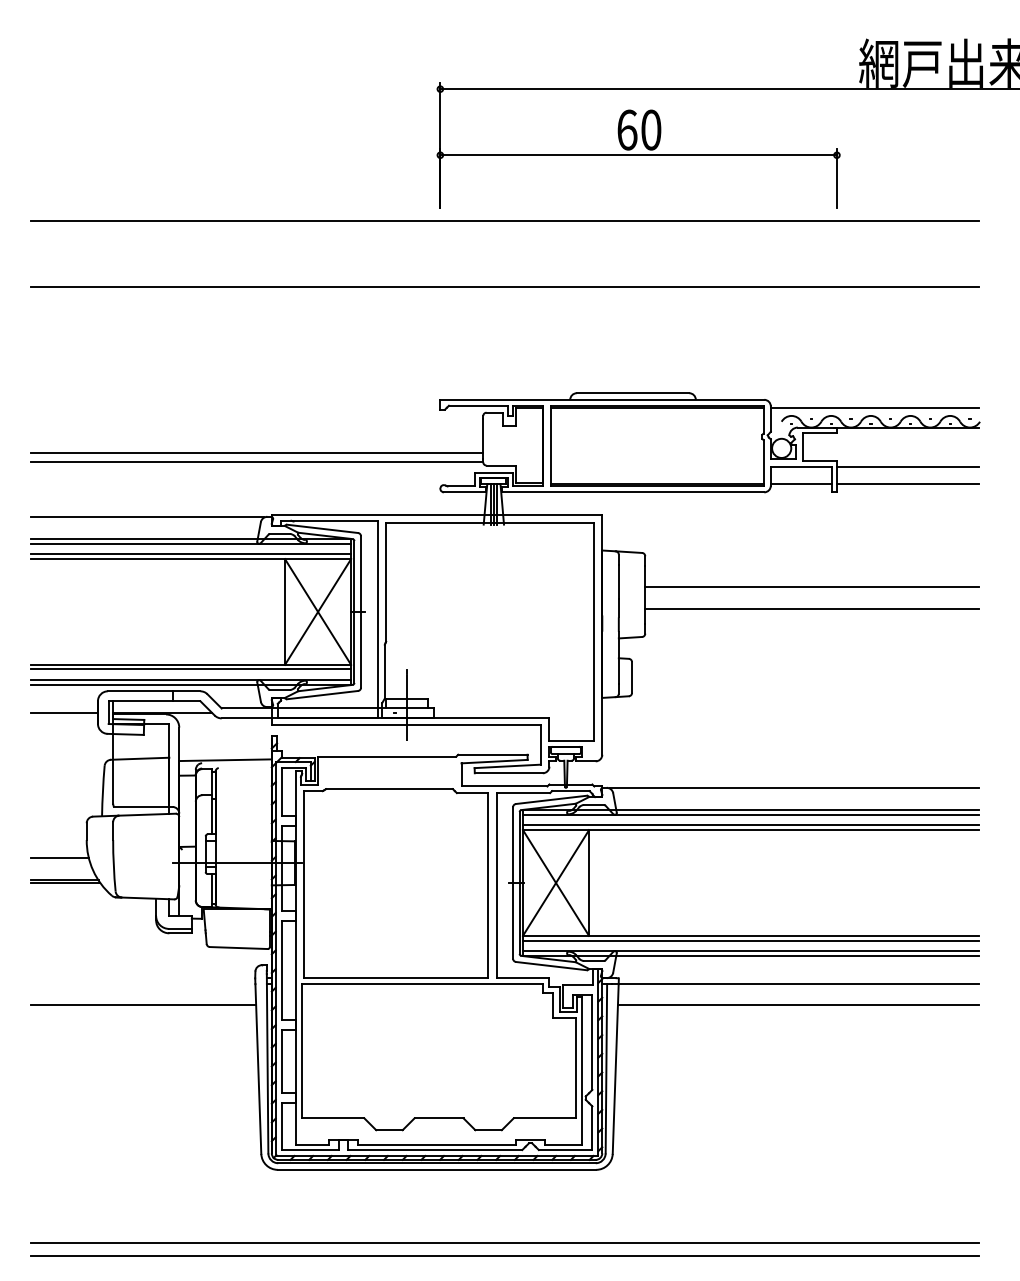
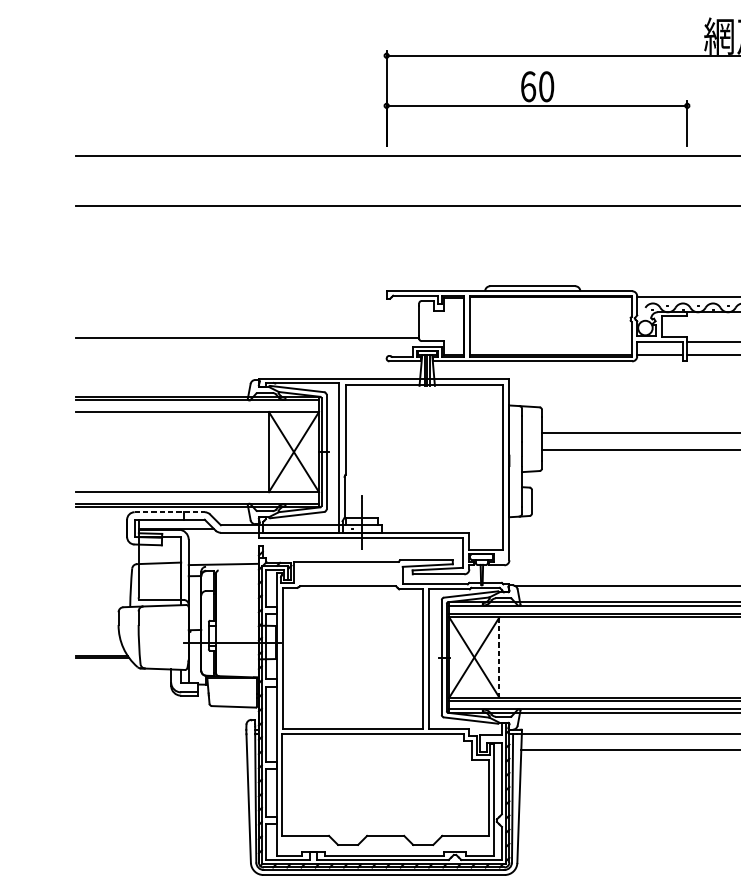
line: (256, 452) -> (247, 331), removed
line: (147, 517) -> (164, 380), removed
line: (190, 554) -> (197, 408), removed
line: (190, 669) -> (197, 495), removed
line: (154, 691) -> (169, 512), solid -> dashed
line: (63, 713) -> (100, 529), removed
line: (59, 857) -> (97, 638), removed
line: (589, 882) -> (499, 657), solid -> dashed
line: (143, 1004) -> (161, 749), removed

